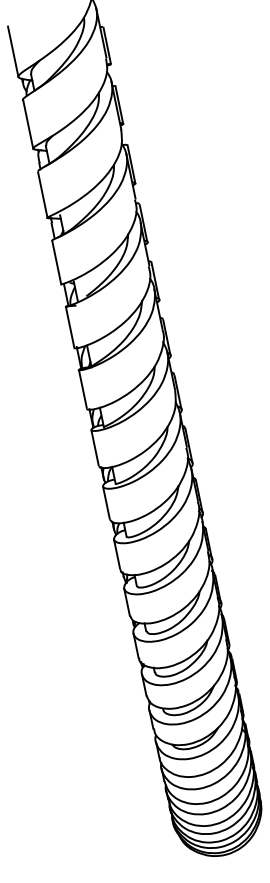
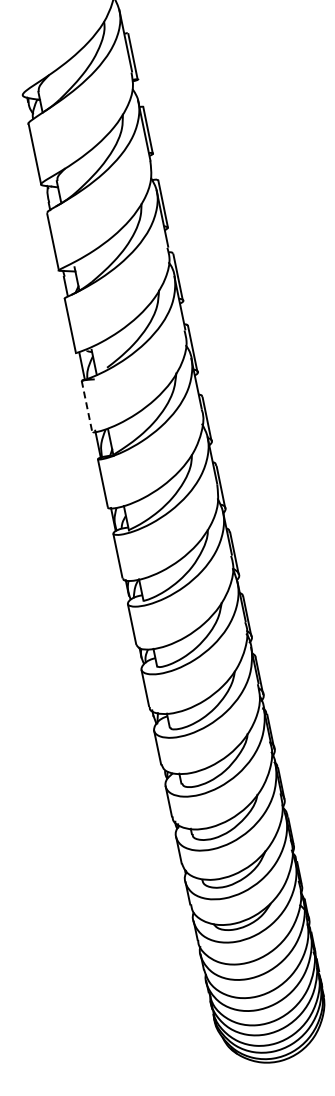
line: (12, 51) -> (15, 63), removed
line: (70, 327) -> (87, 406), solid -> dashed

